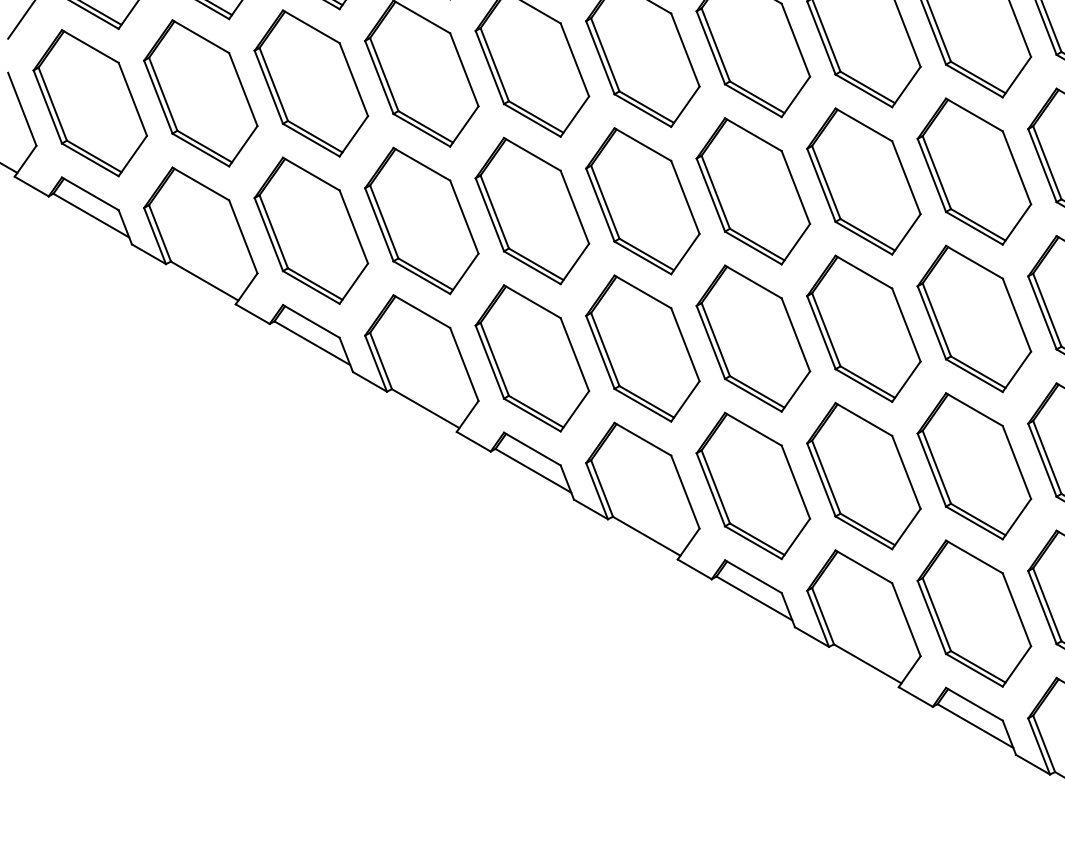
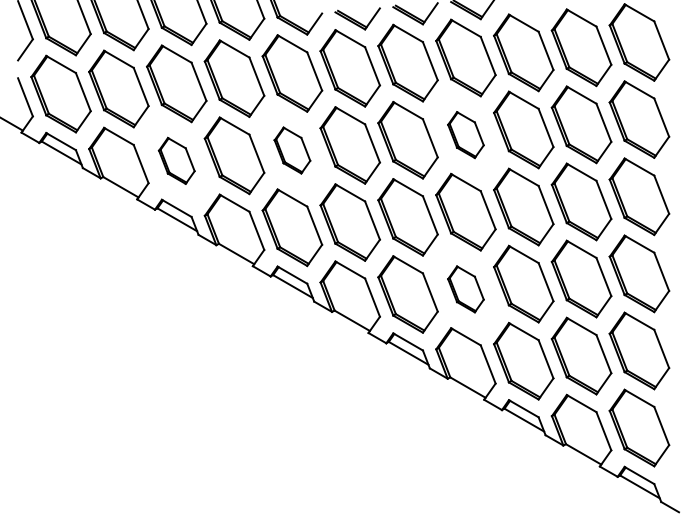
part: (863, 180) -> (465, 134), size x0.6
part: (532, 210) -> (292, 150), size x0.6
part: (310, 229) -> (176, 160), size x0.6
part: (863, 476) -> (465, 289), size x0.6

